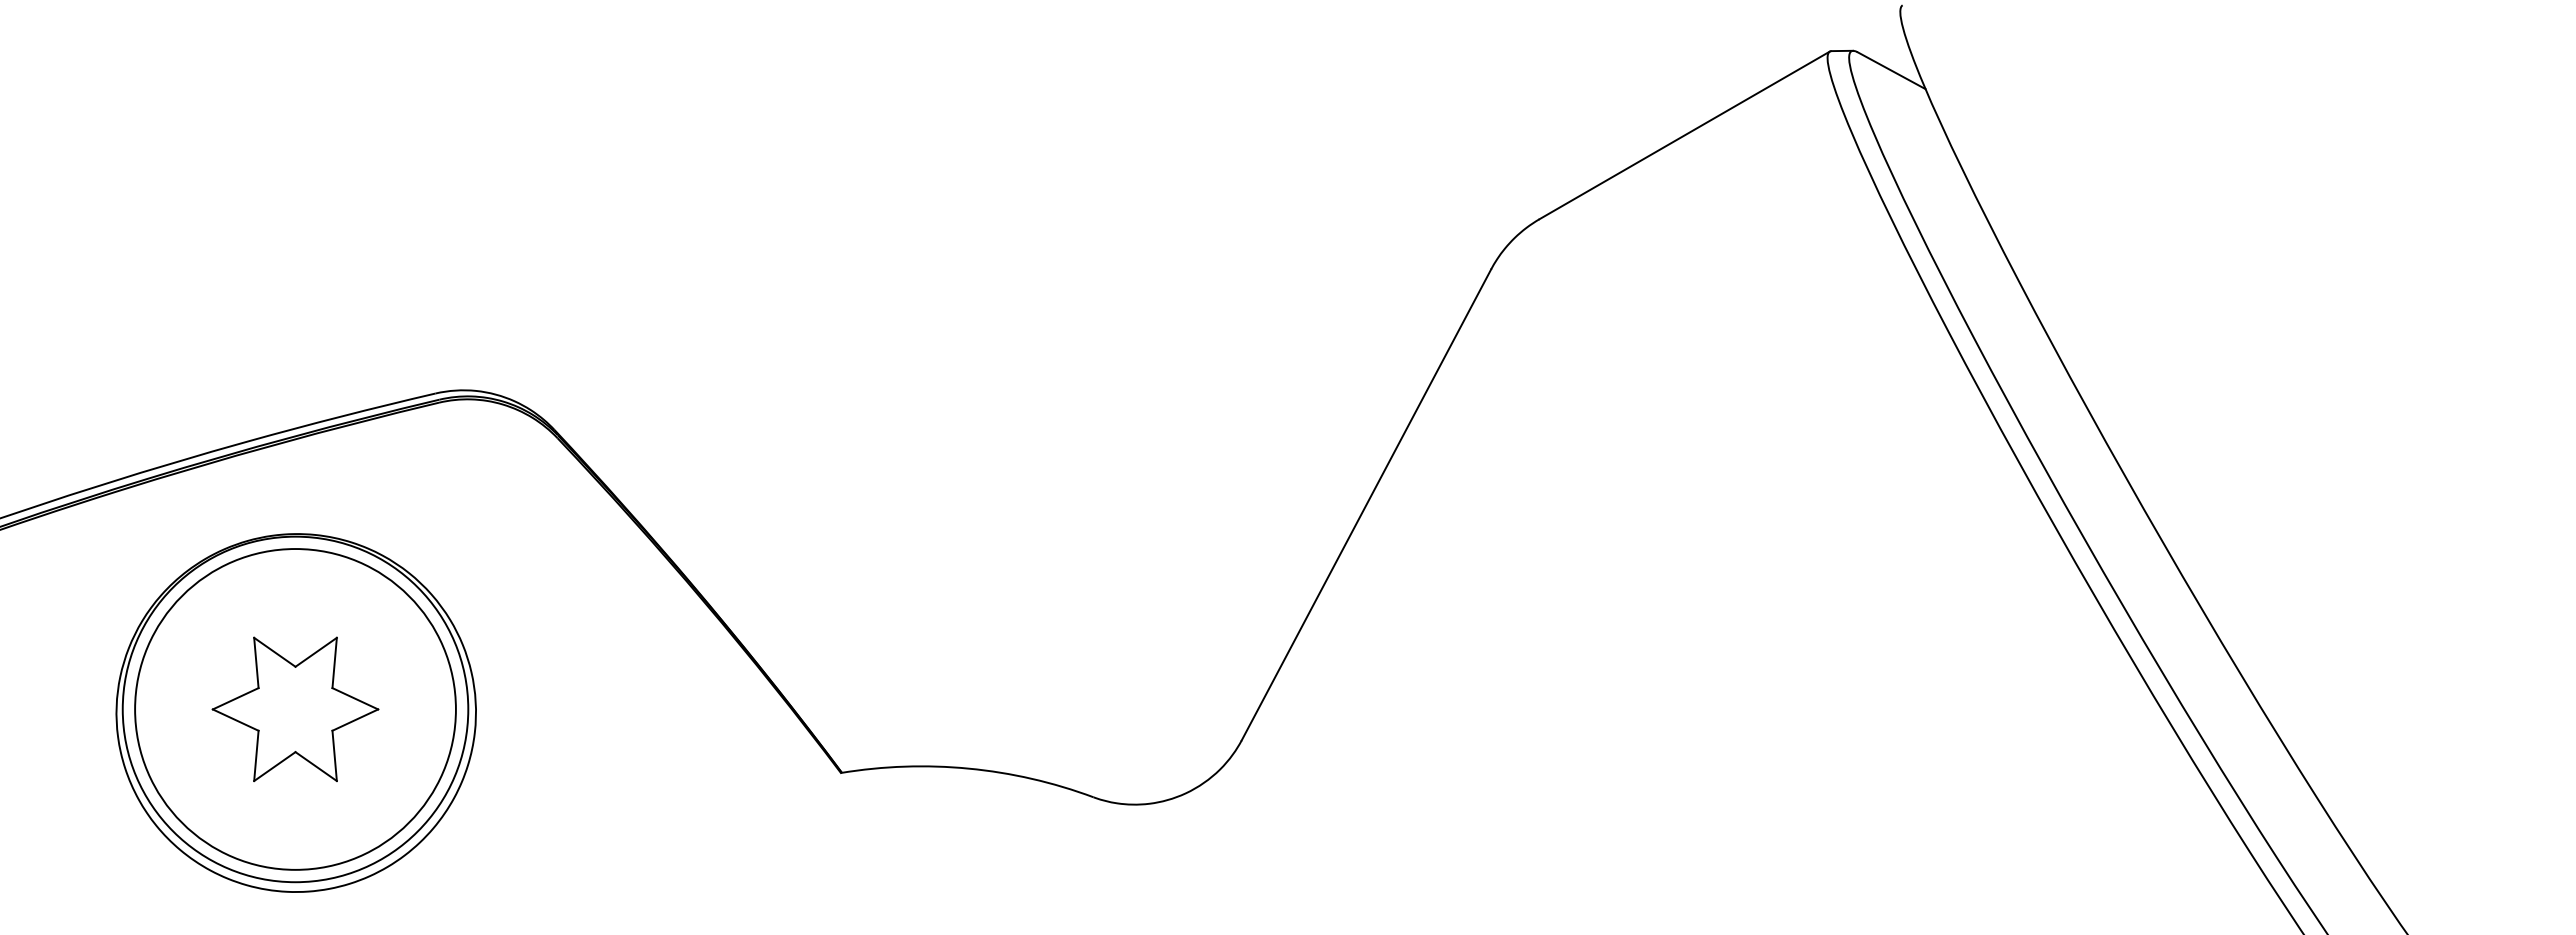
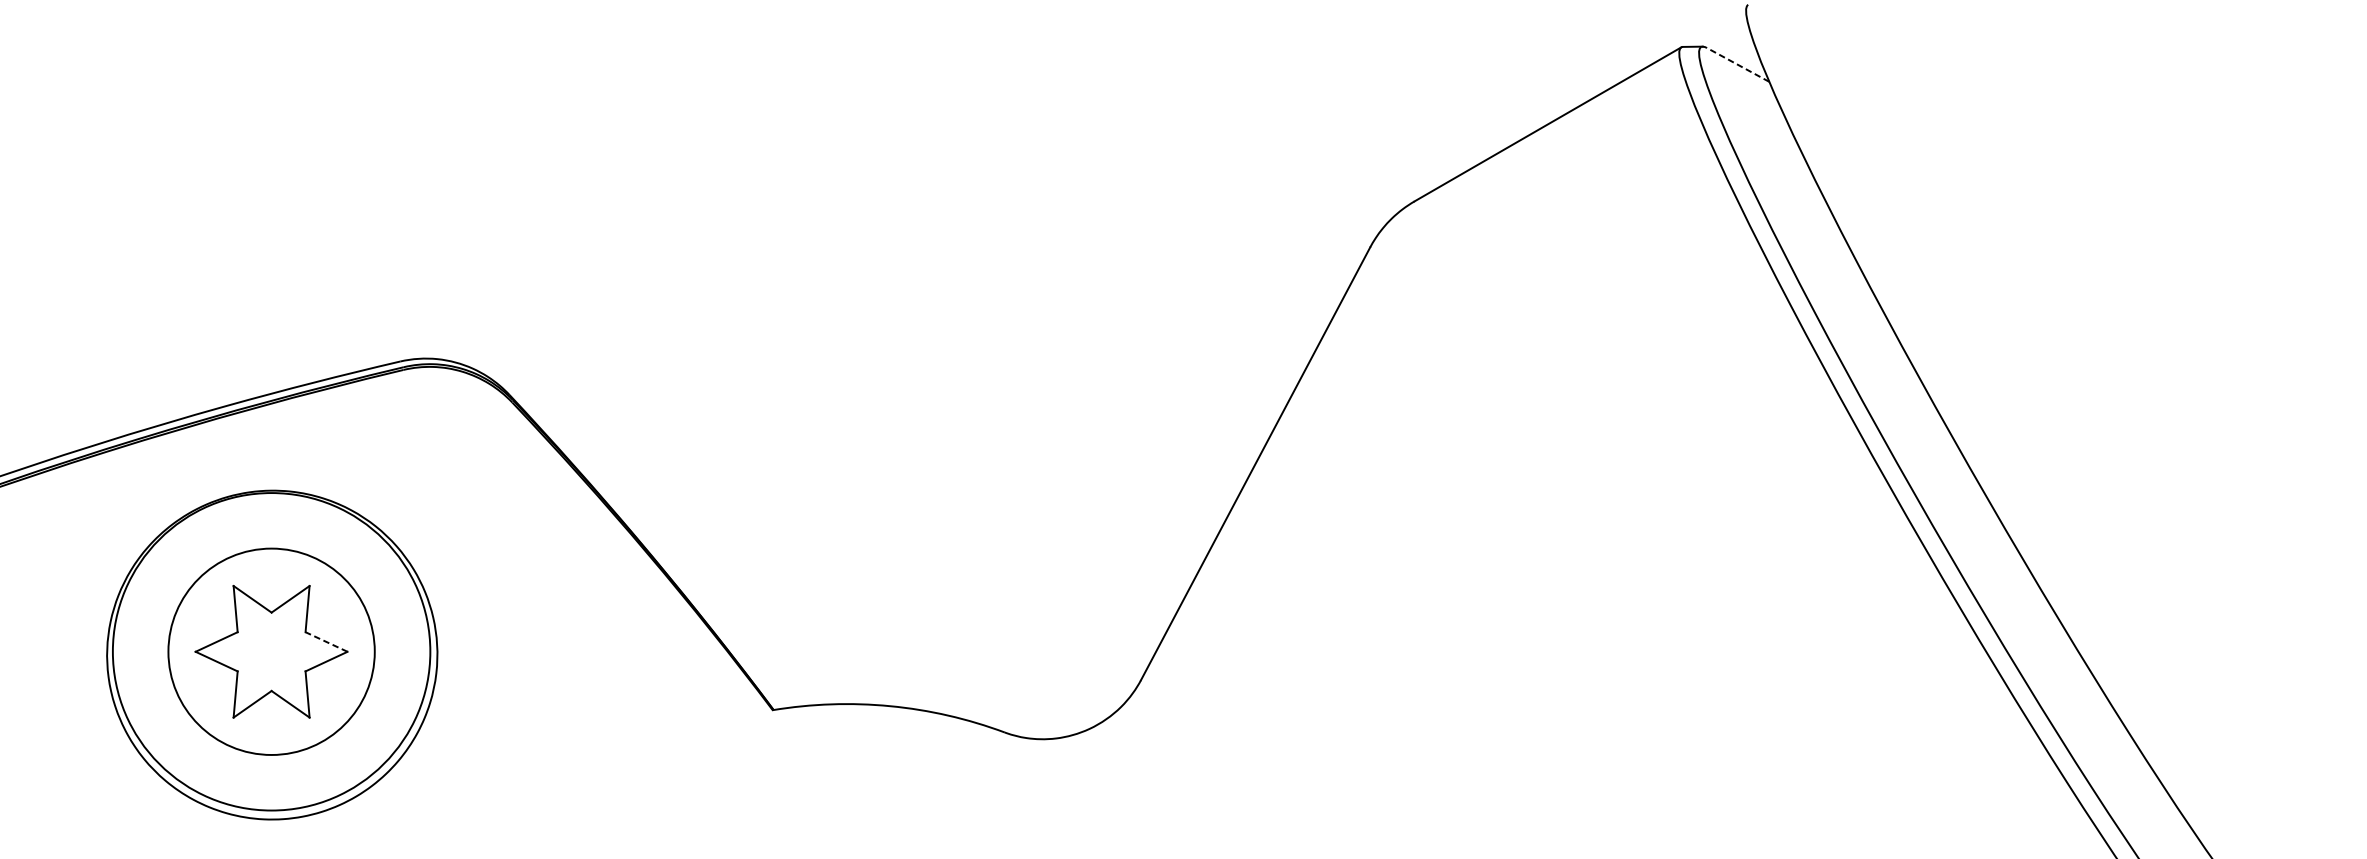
line: (1891, 70) -> (1737, 64), solid -> dashed
line: (354, 698) -> (325, 641), solid -> dashed
circle: (295, 709) -> (271, 651), size x0.7

